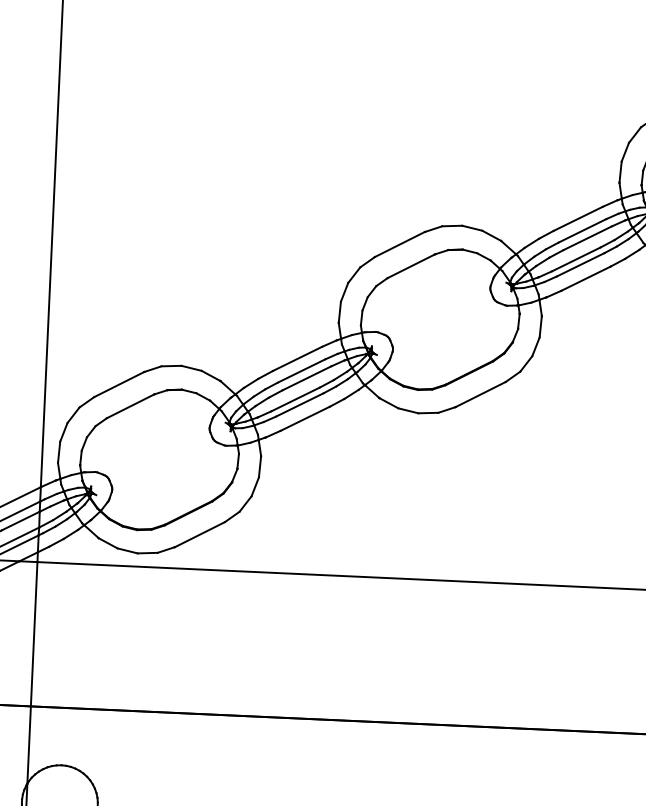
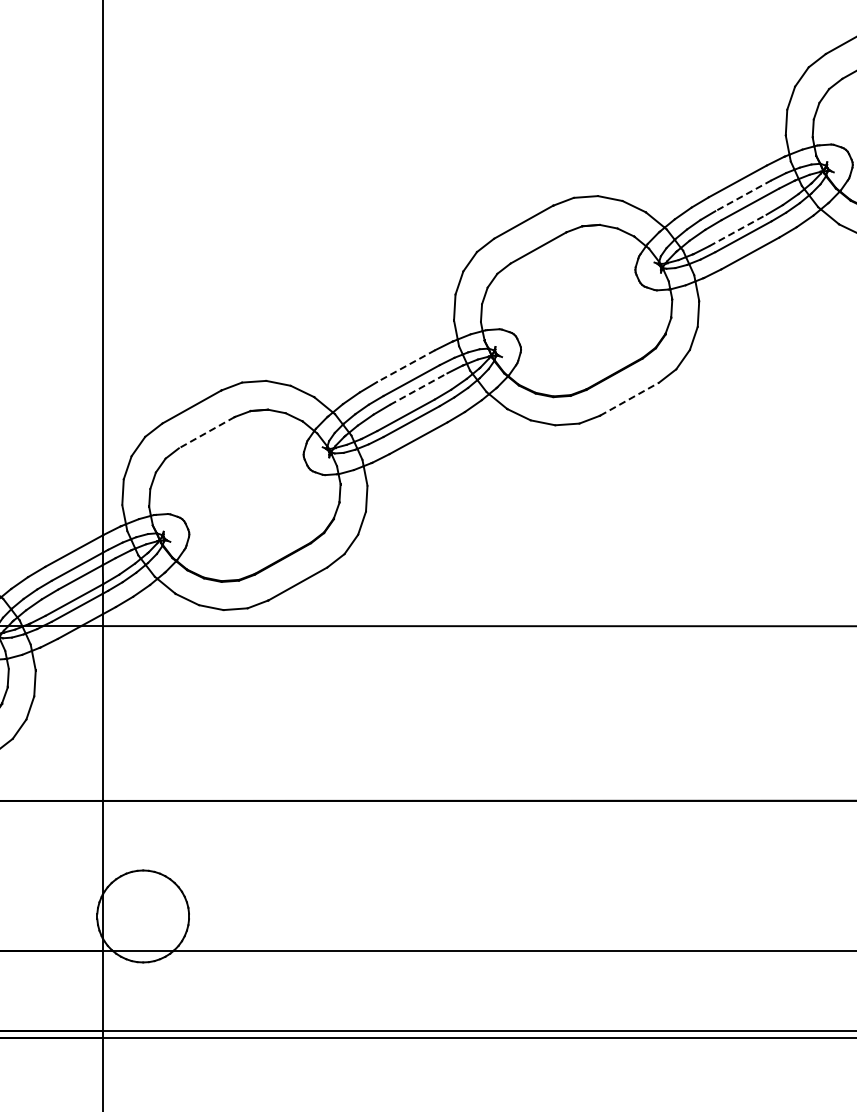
line: (582, 231) -> (743, 196), solid -> dashed
line: (576, 259) -> (737, 230), solid -> dashed
line: (296, 359) -> (405, 366), solid -> dashed
line: (306, 378) -> (418, 389), solid -> dashed
line: (480, 394) -> (629, 399), solid -> dashed
line: (130, 406) -> (206, 432), solid -> dashed

